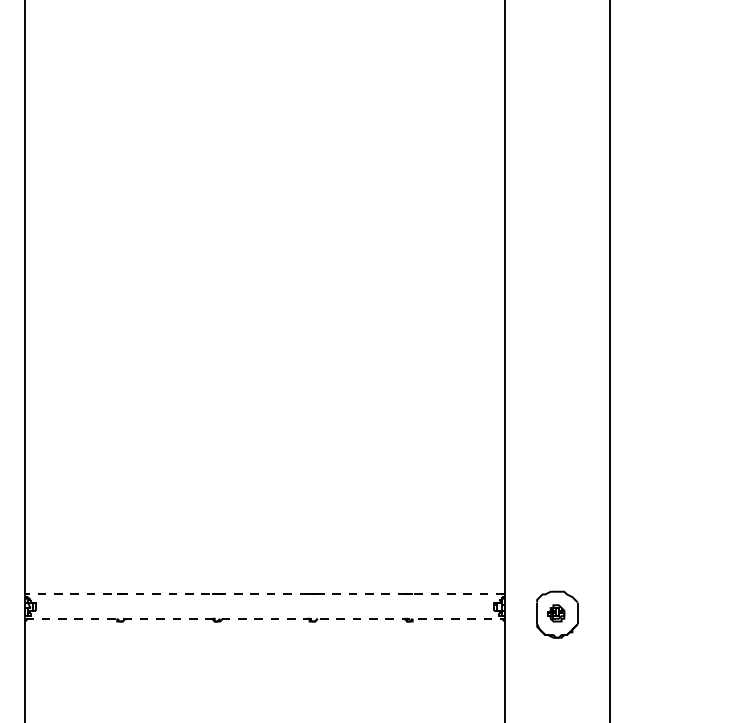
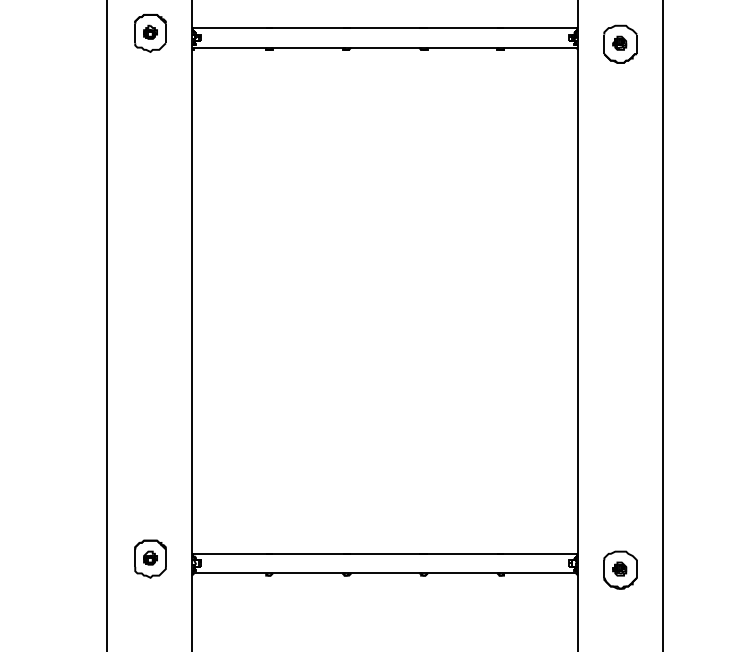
line: (264, 594) -> (384, 553), dashed -> solid
line: (265, 618) -> (385, 573), dashed -> solid

